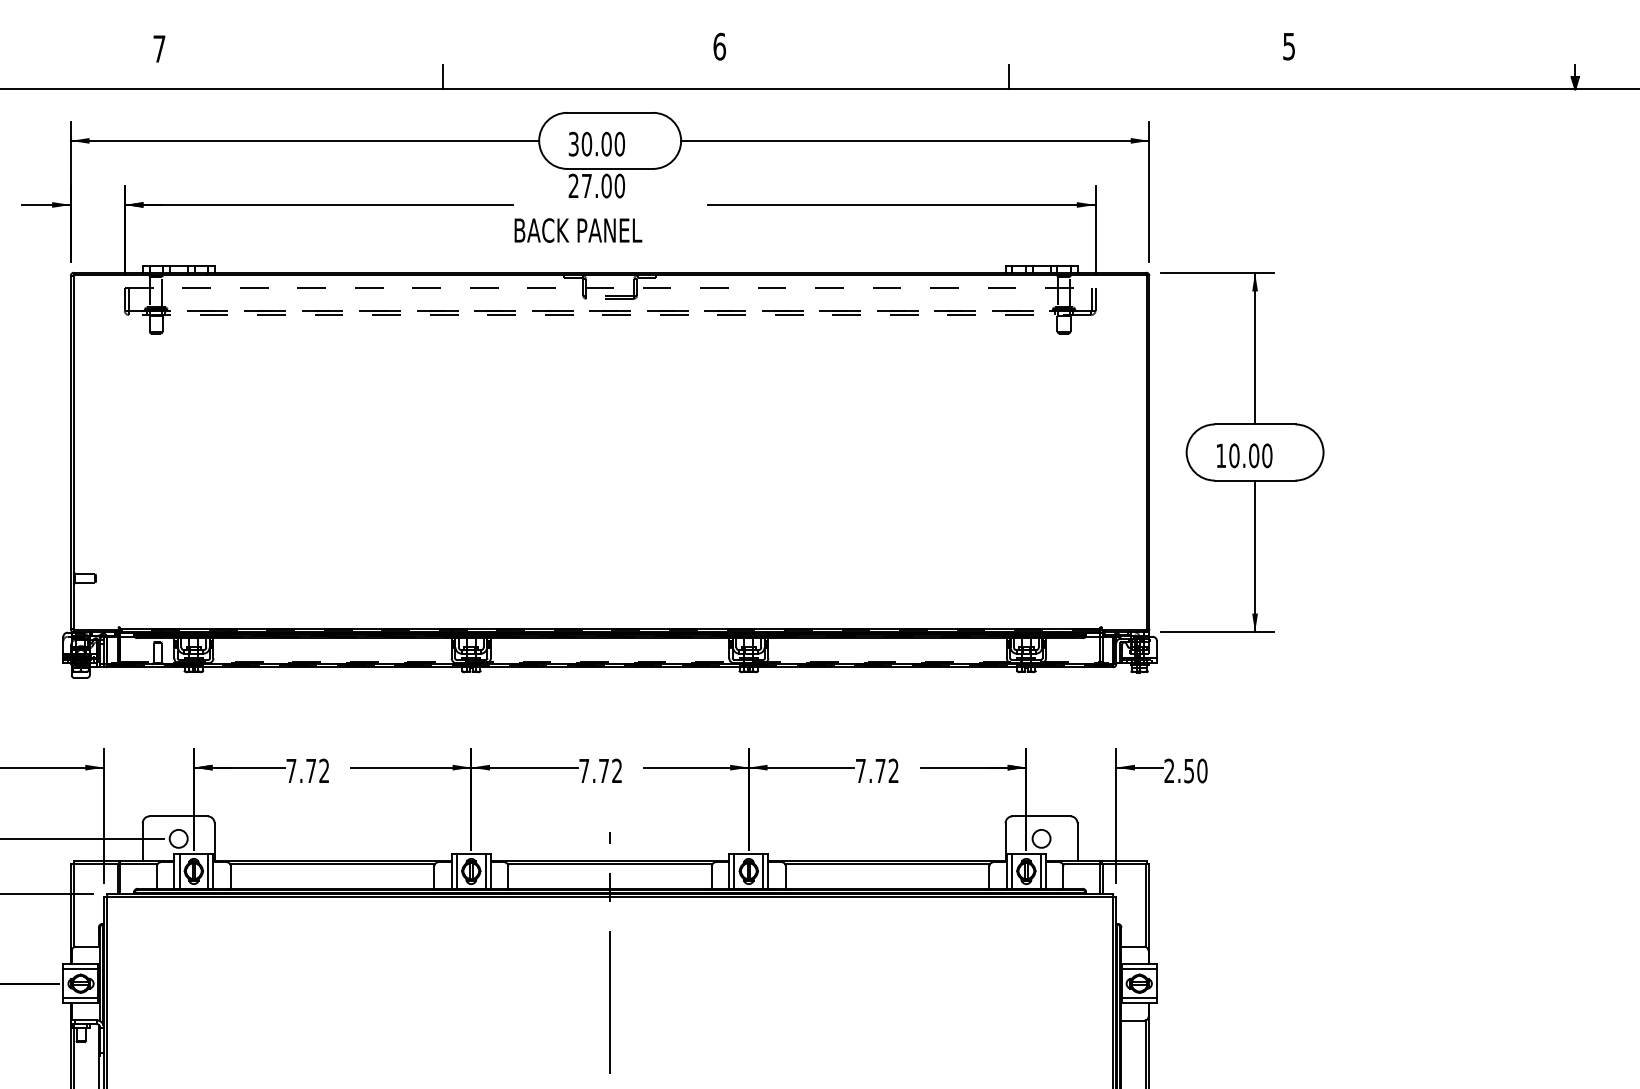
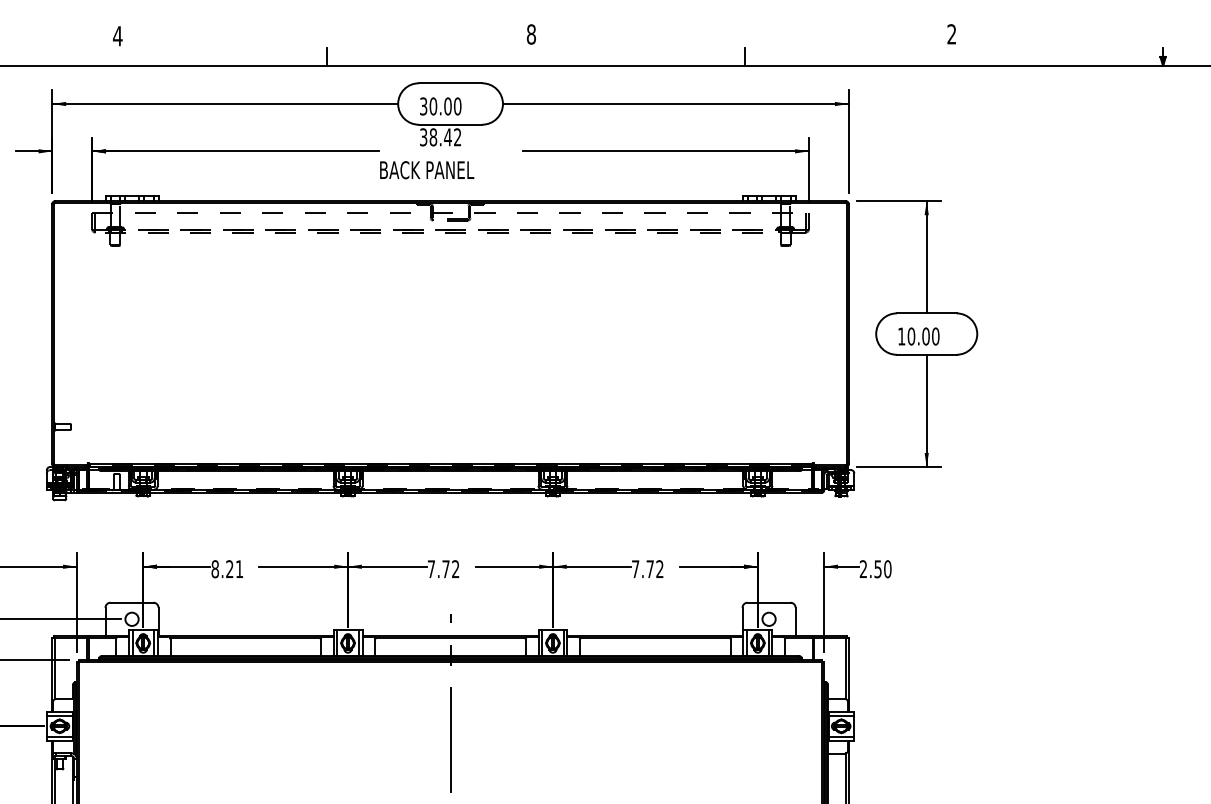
text: (719, 46) -> (531, 34), 6 -> 8
text: (1288, 46) -> (951, 34), 5 -> 2
text: (159, 48) -> (117, 35), 7 -> 4
text: (596, 185) -> (440, 136), 27.00 -> 38.42
text: (307, 770) -> (227, 568), 7.72 -> 8.21

